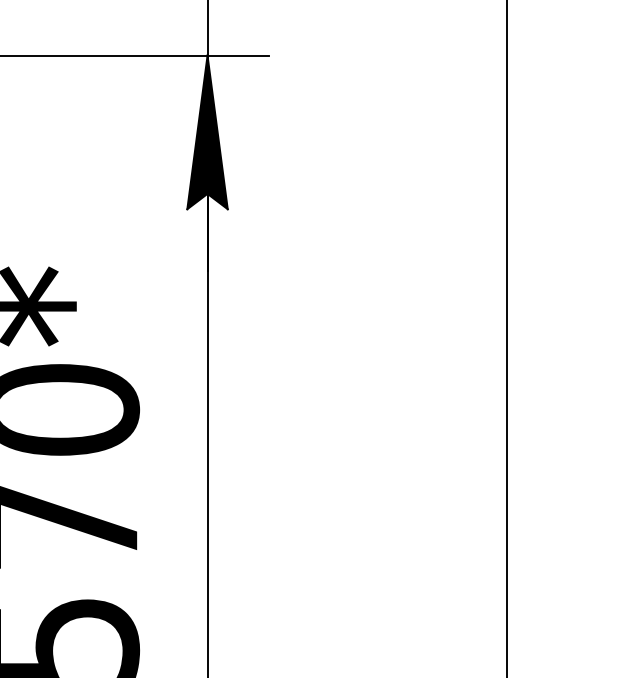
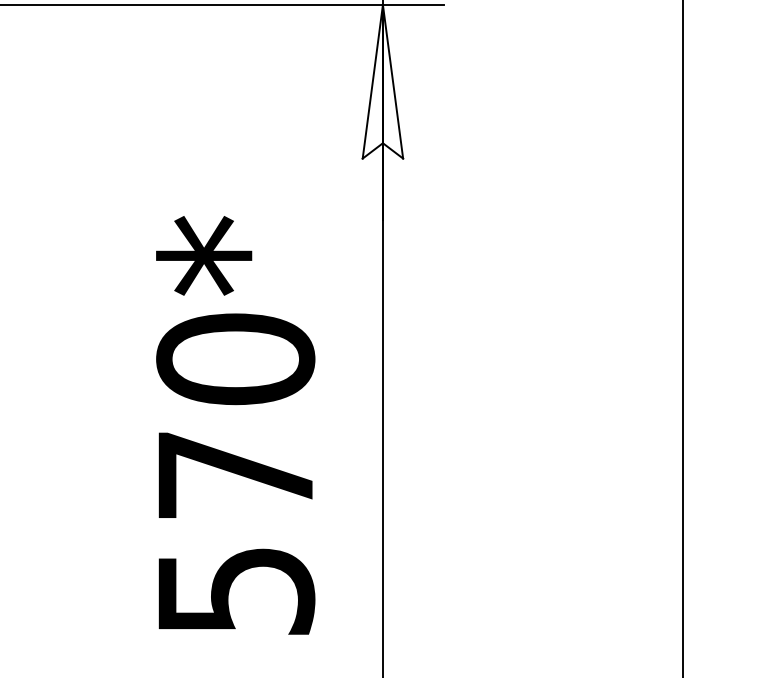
fill: (207, 132) -> (382, 81), removed

